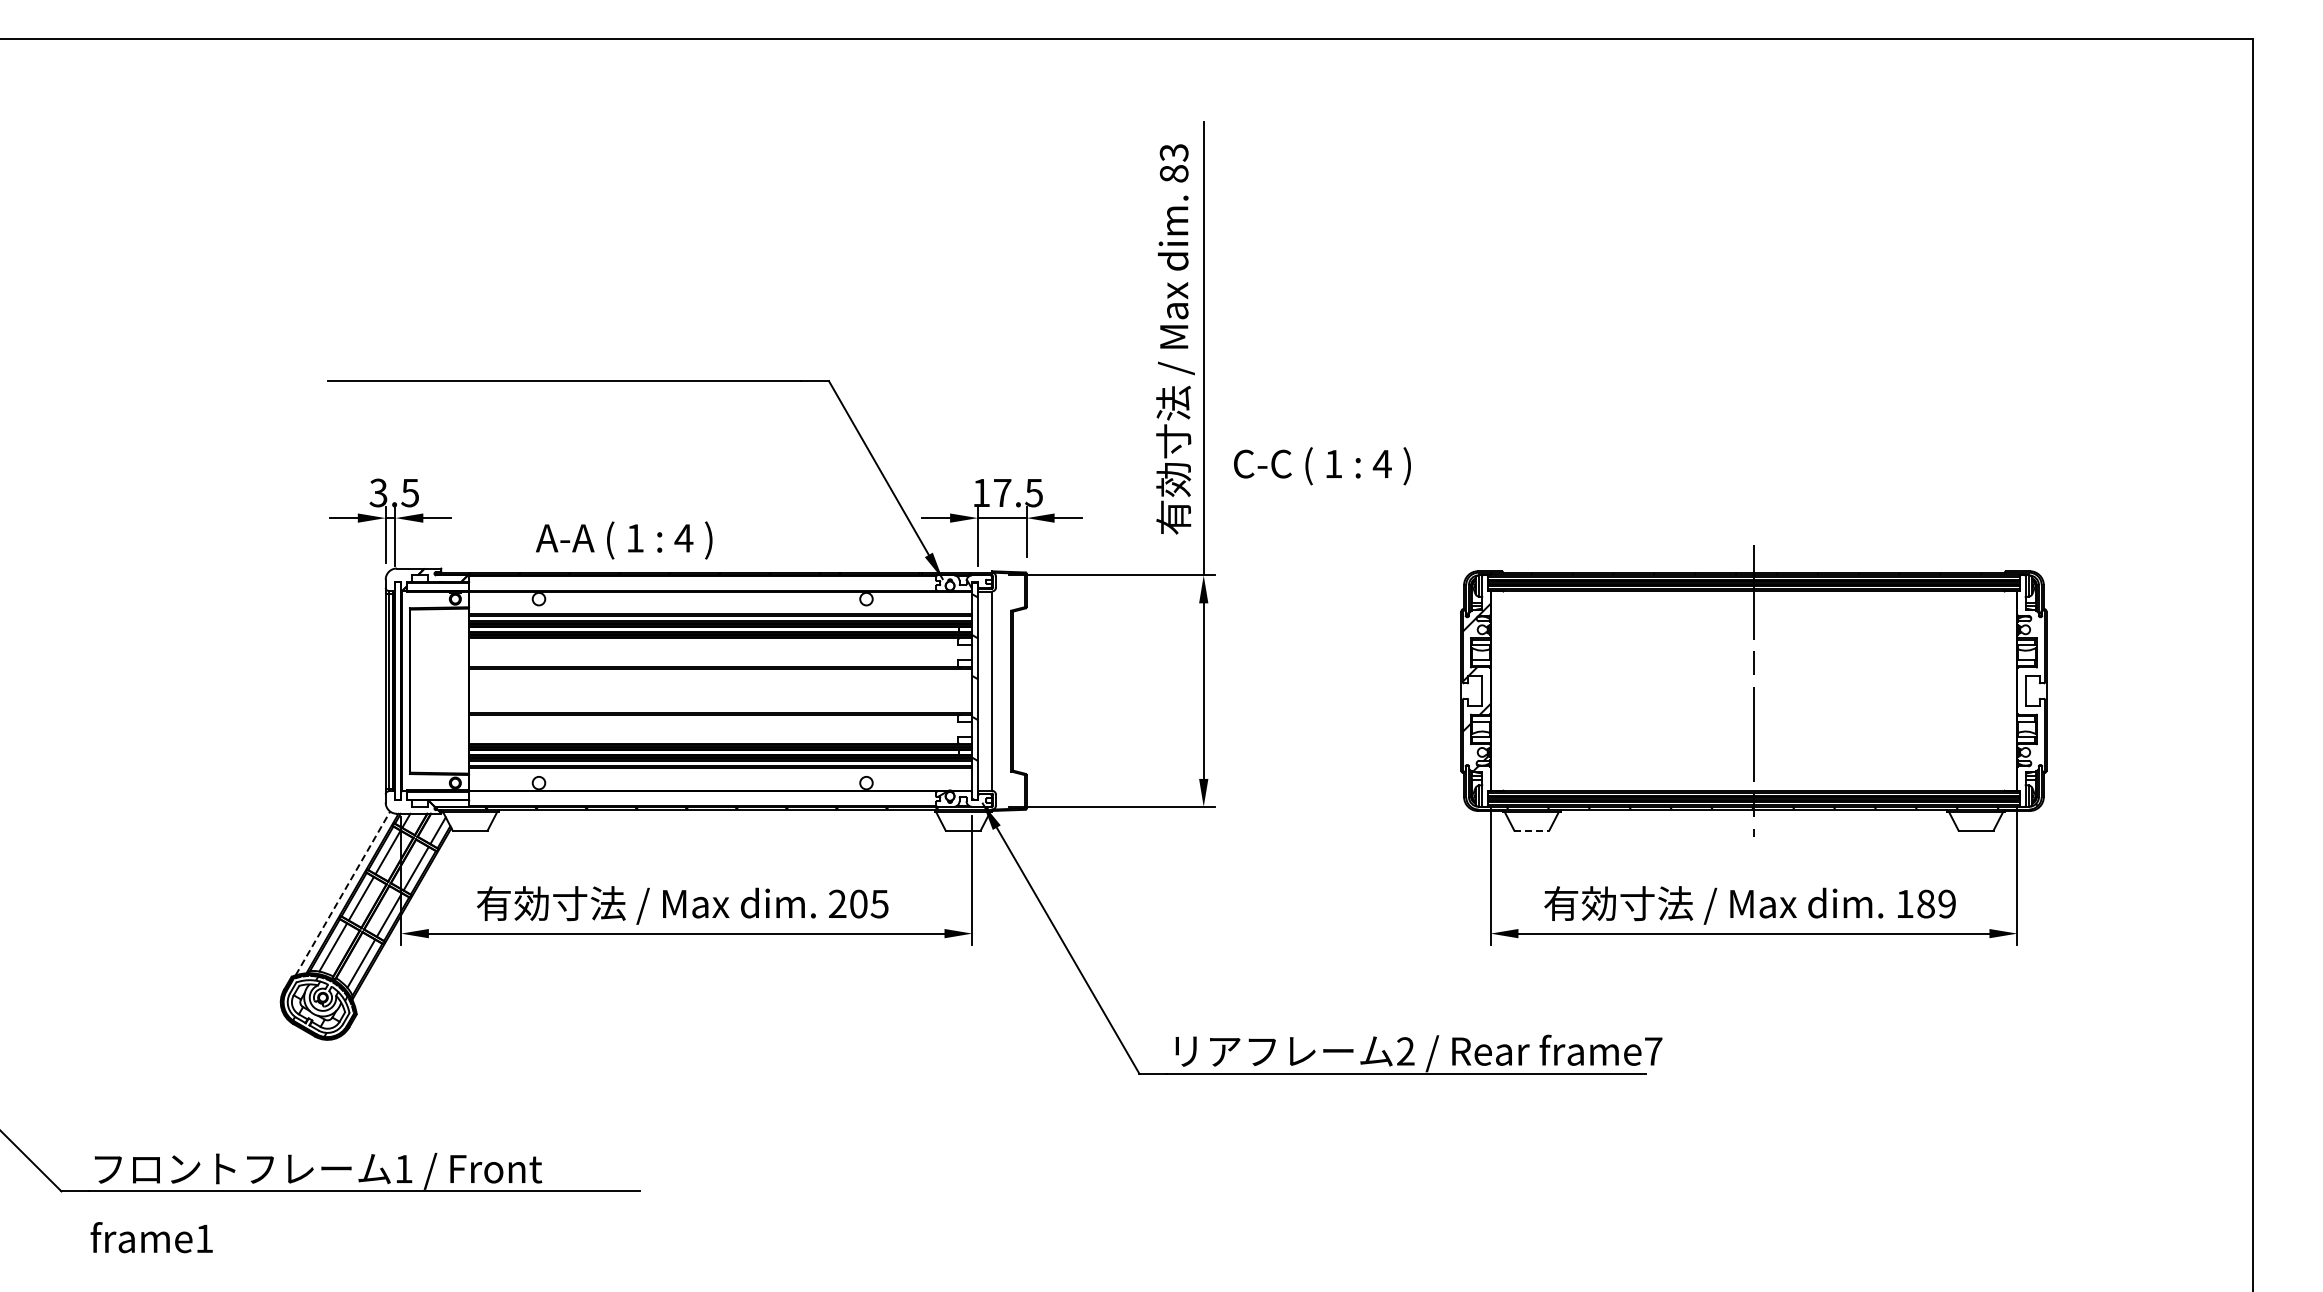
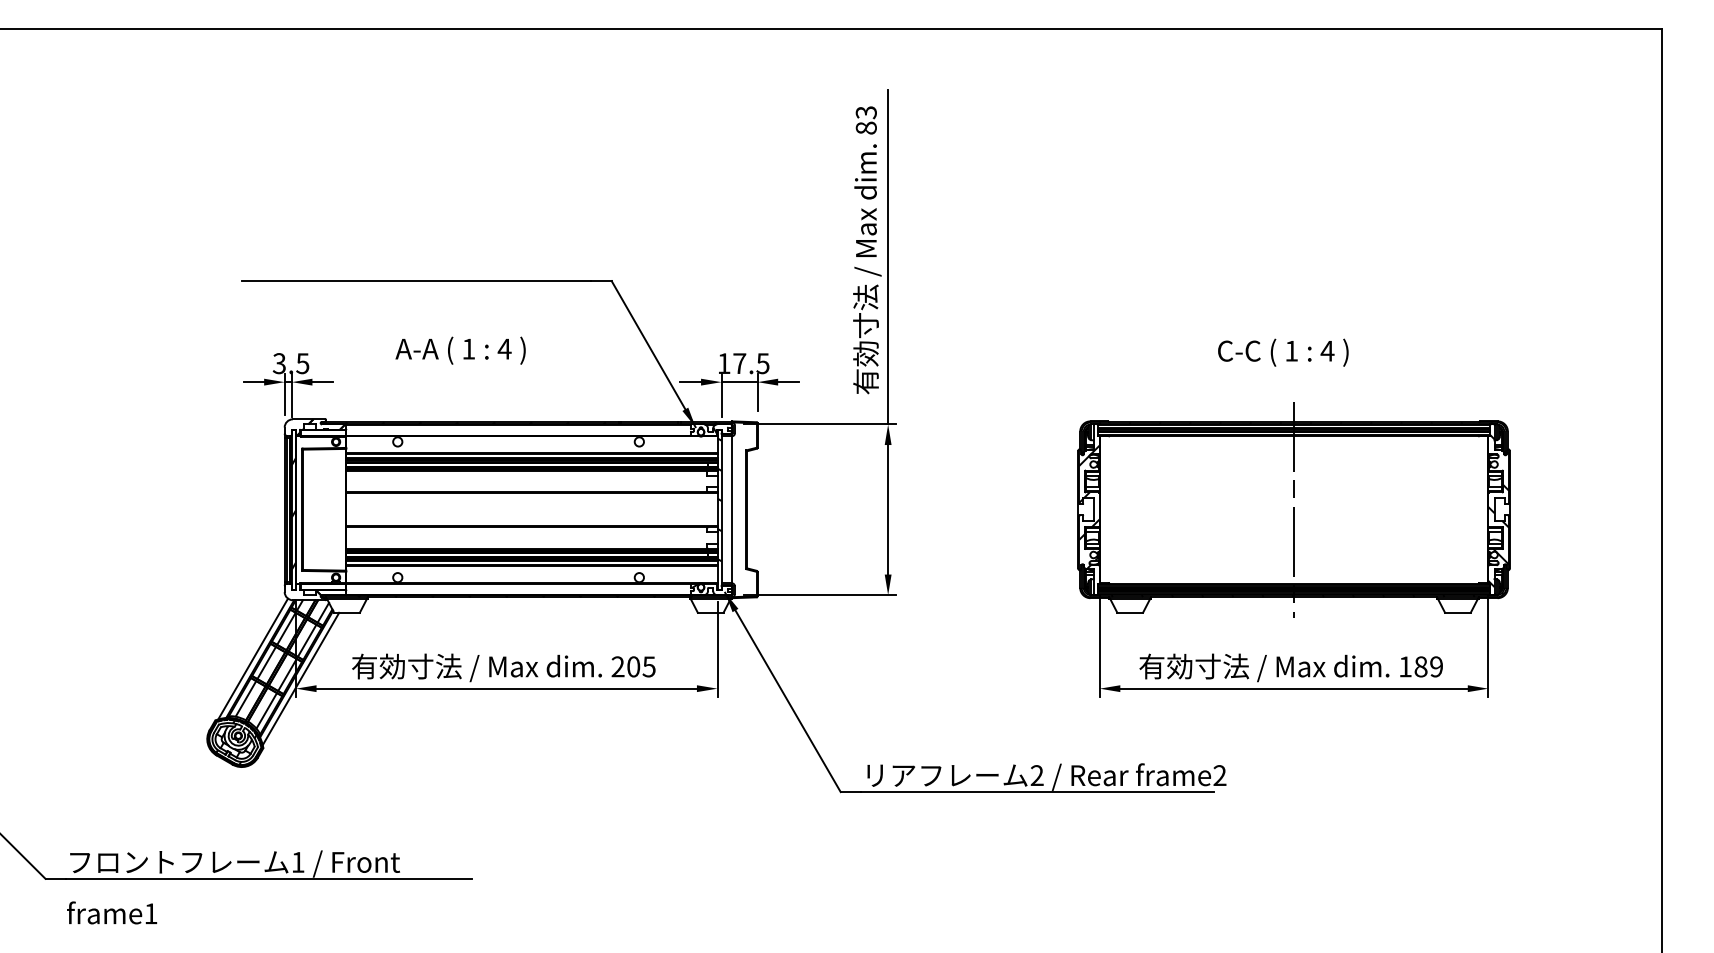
text: (1322, 466) -> (1283, 352), moved
text: (624, 540) -> (460, 350), moved
hatch: (2031, 692) -> (1498, 510), added
hatch: (398, 696) -> (294, 513), added
line: (1532, 830) -> (1130, 612), dashed -> solid
line: (342, 893) -> (252, 659), dashed -> solid
line: (407, 920) -> (300, 678), added
text: (1653, 1051) -> (1219, 775), frame7 -> frame2

